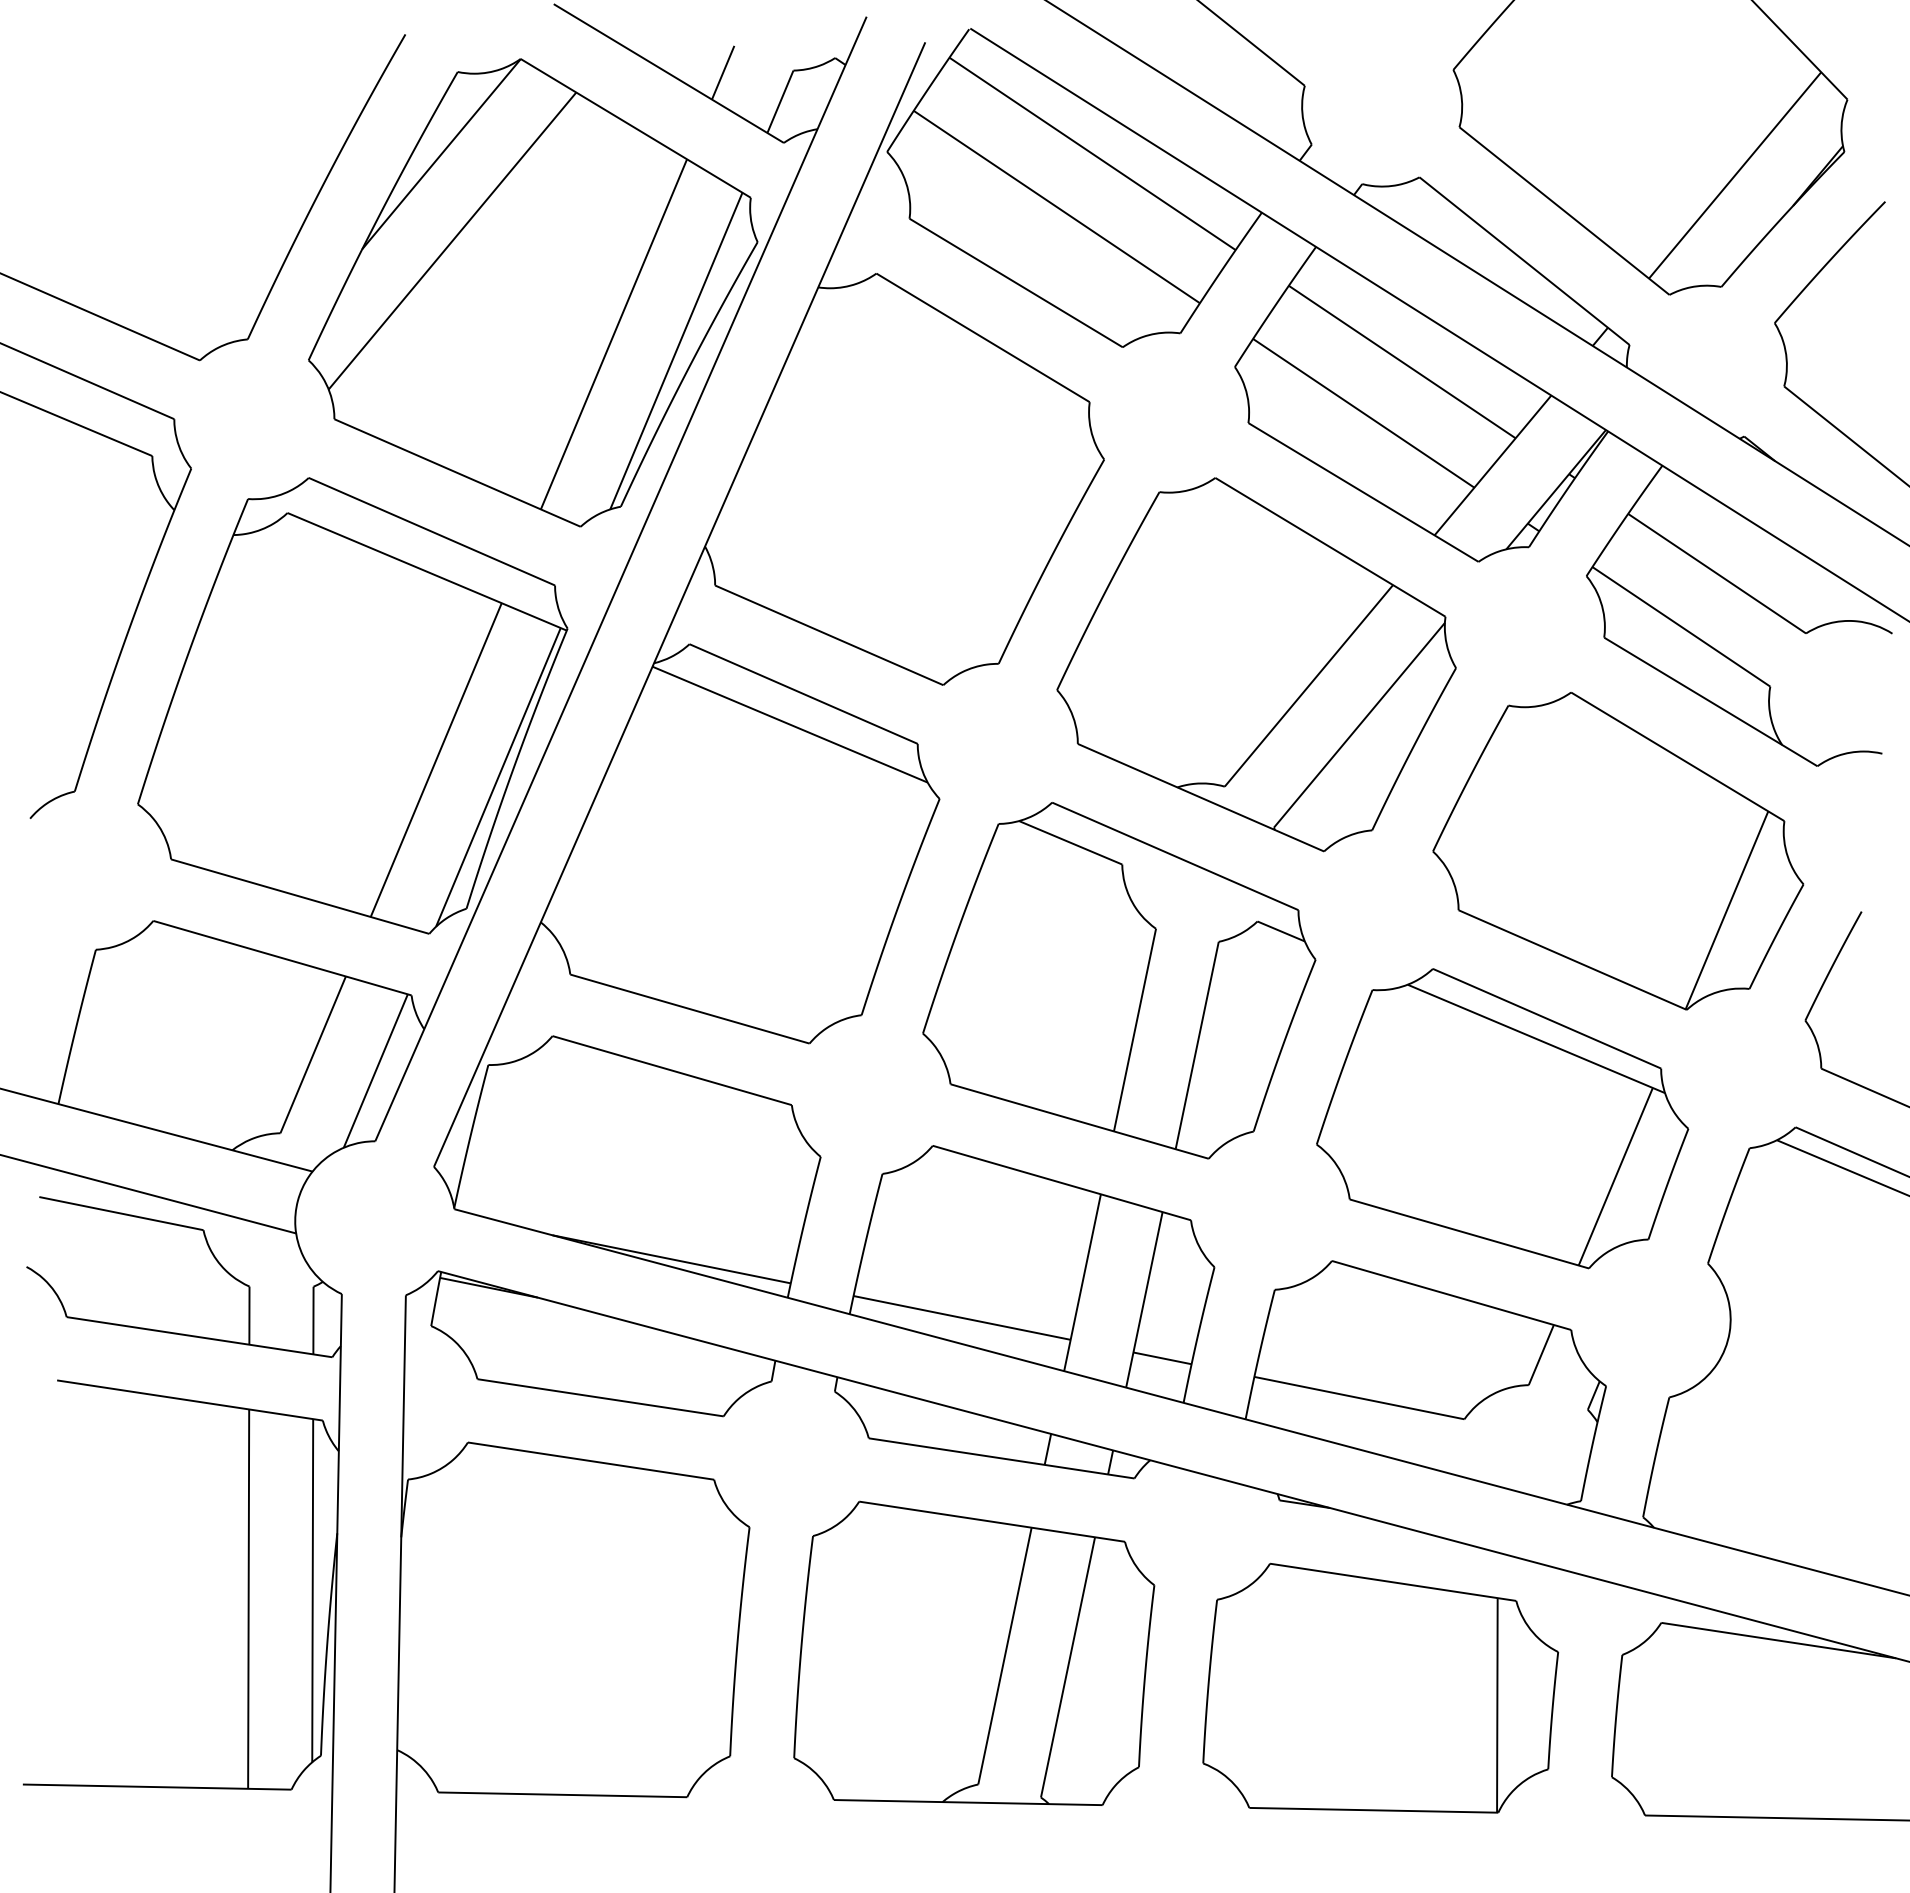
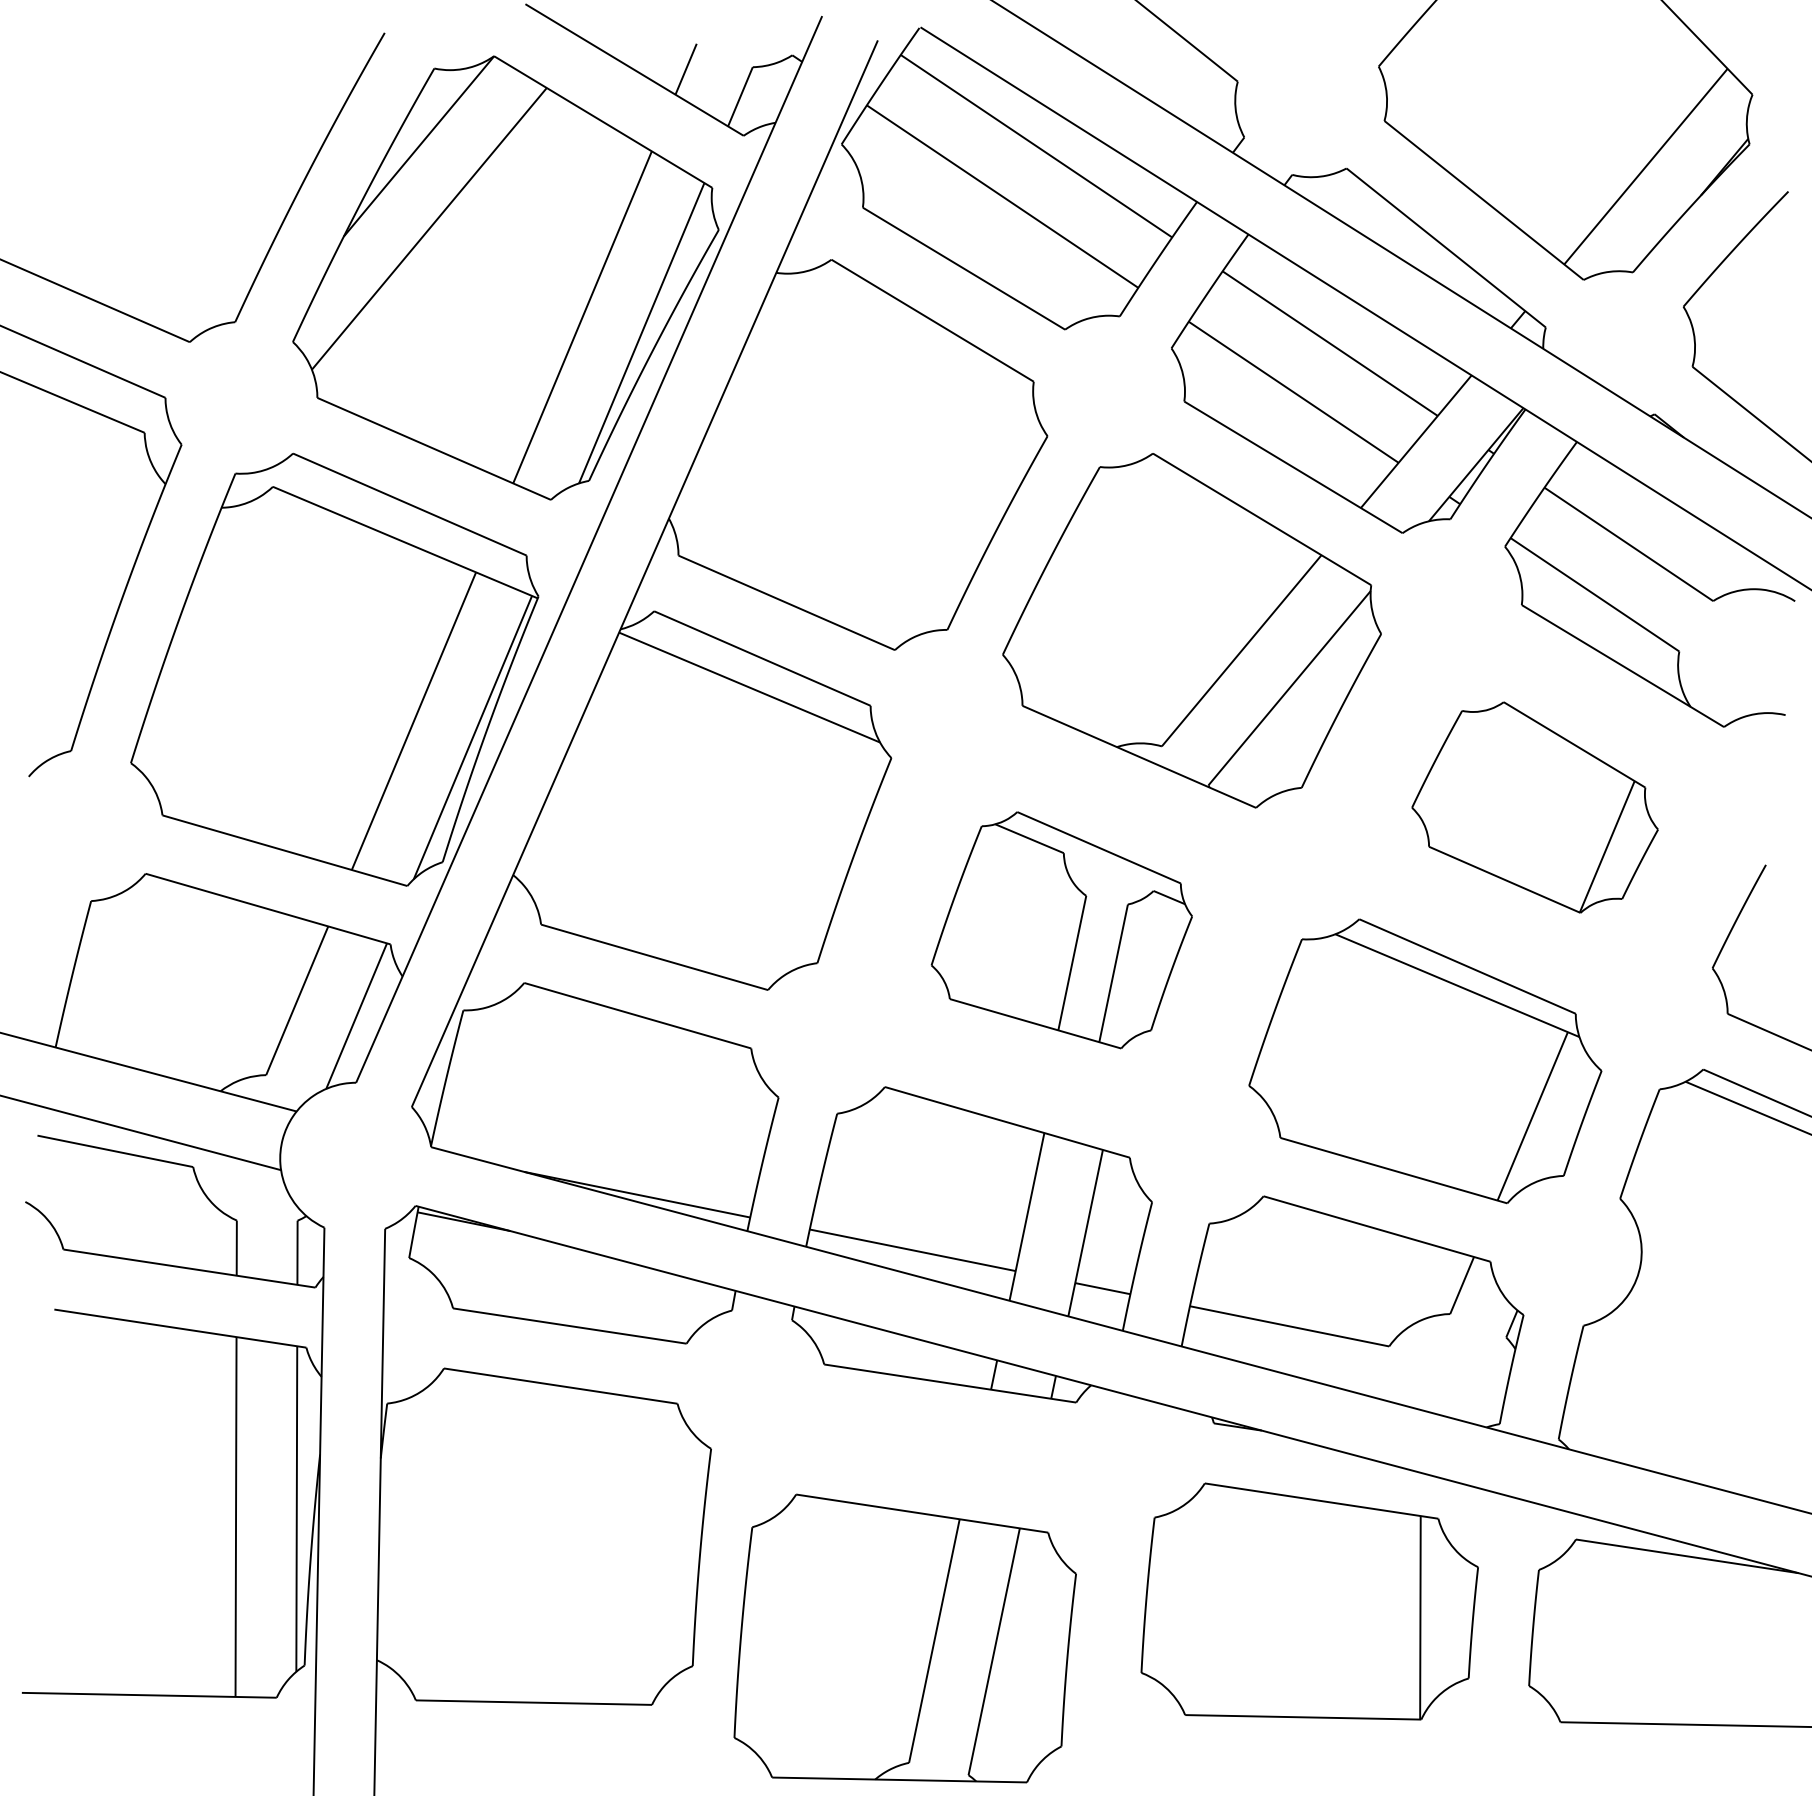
part: (1617, 851) -> (1534, 807), size x0.7
part: (1118, 979) -> (1061, 929), size x0.7
part: (973, 1653) -> (904, 1638), moved

